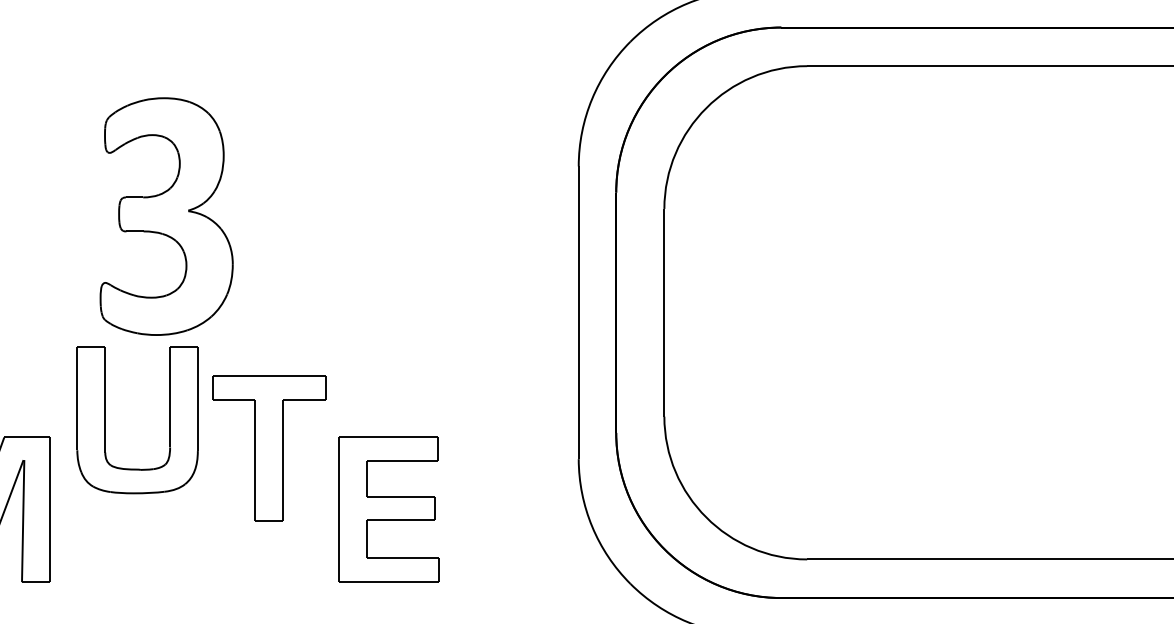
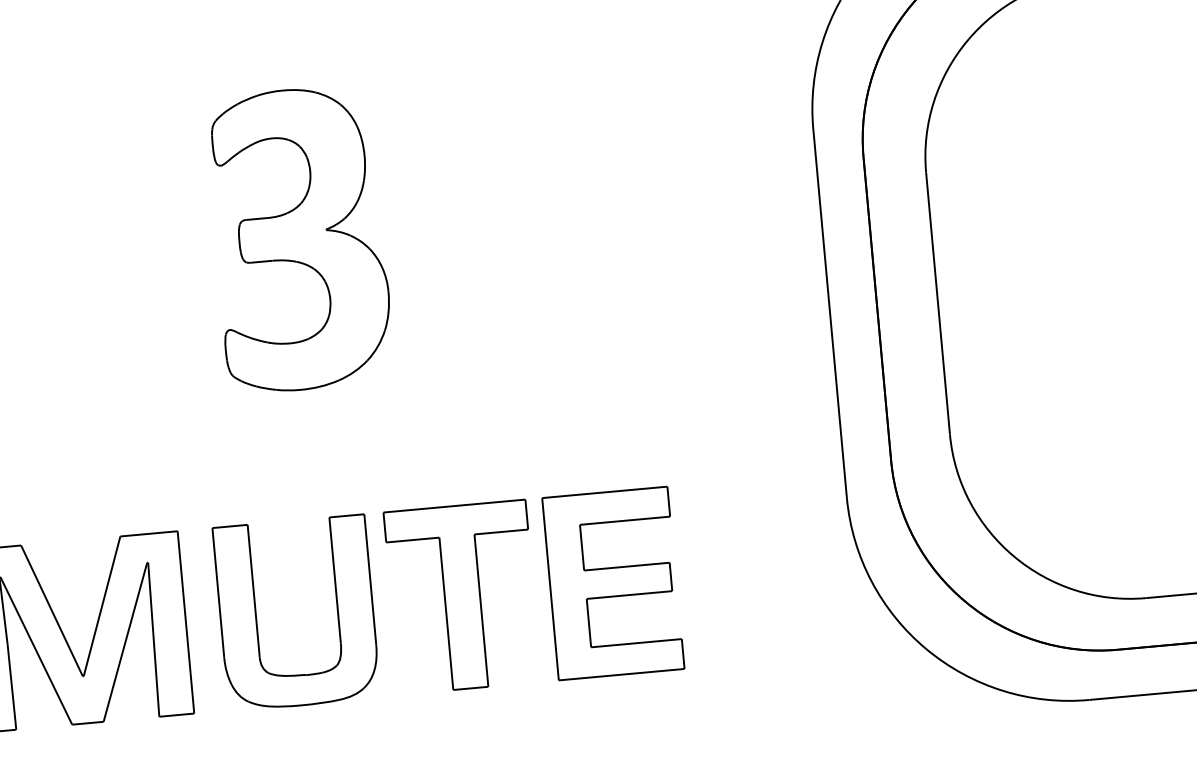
part: (105, 420) -> (256, 616), moved
part: (269, 448) -> (462, 596), moved

